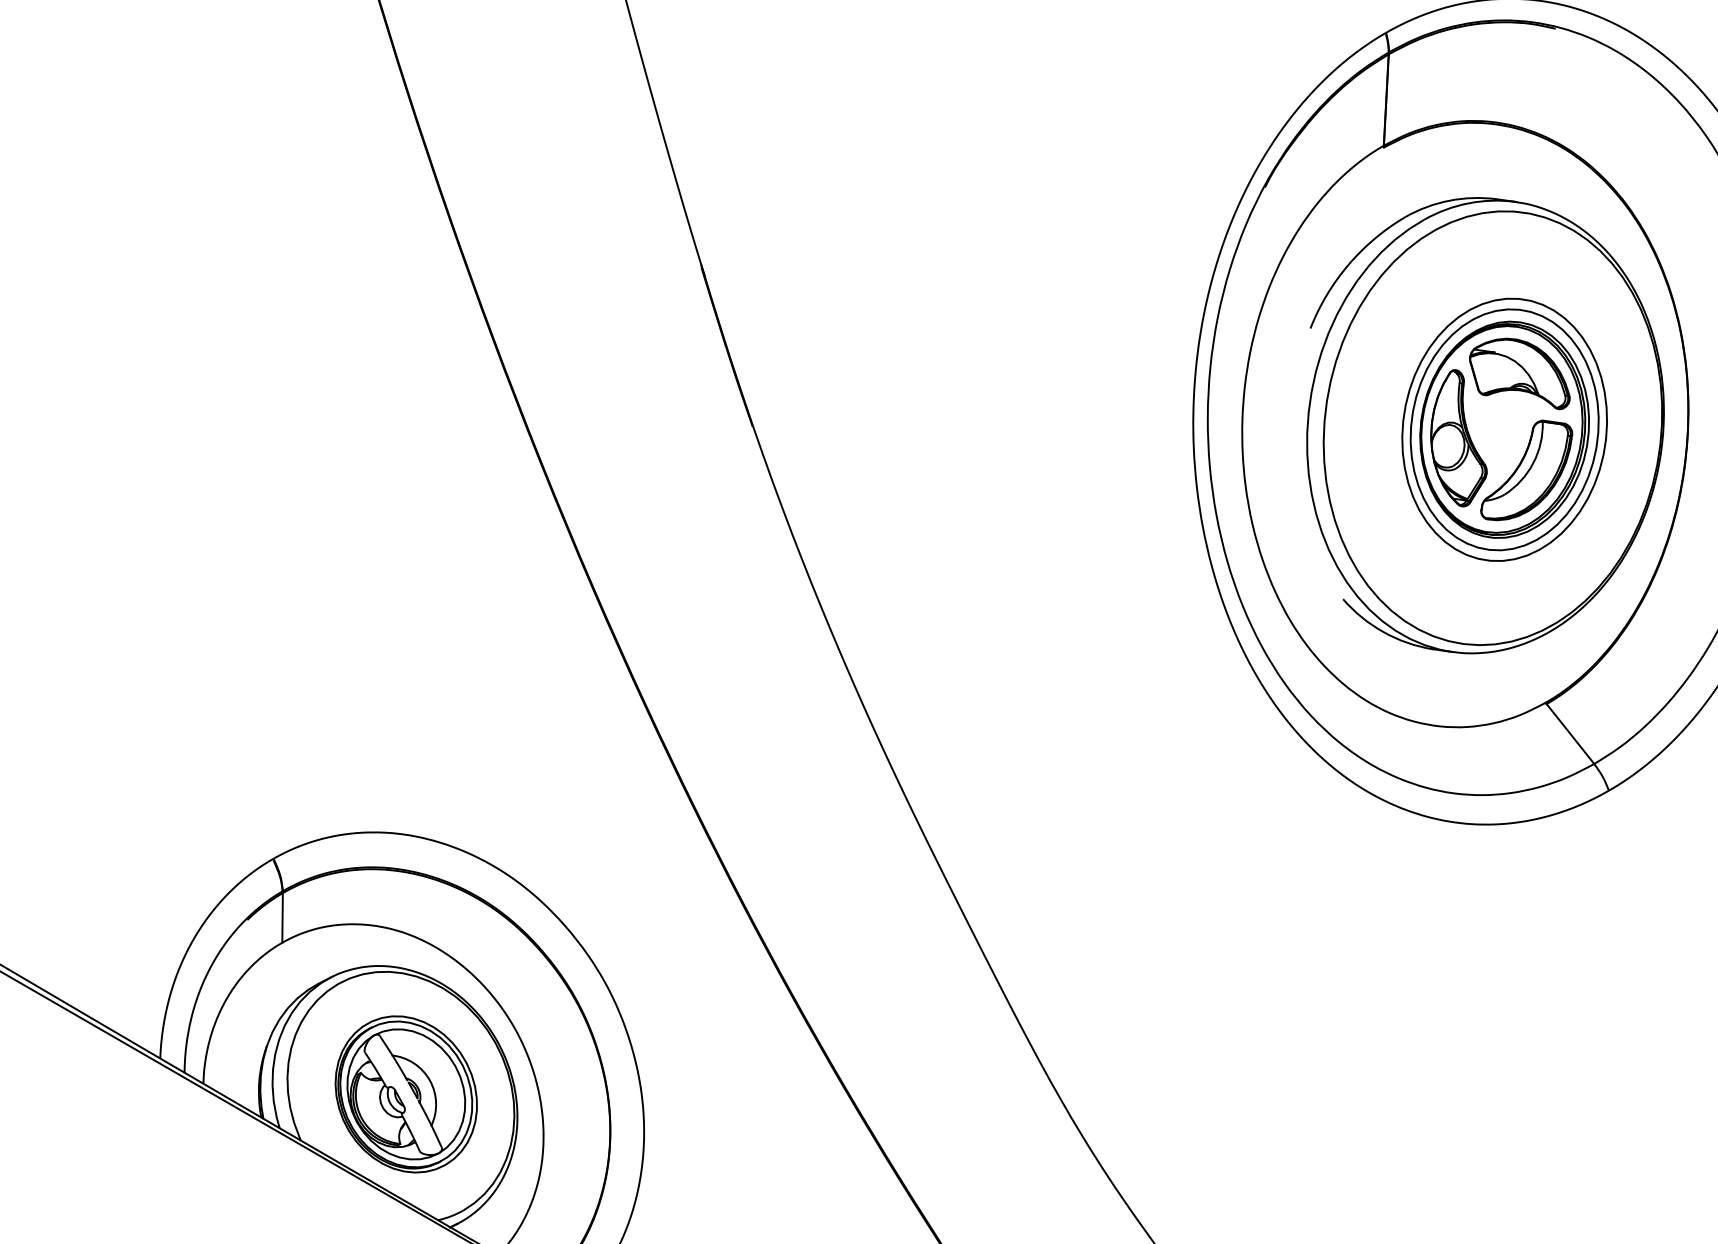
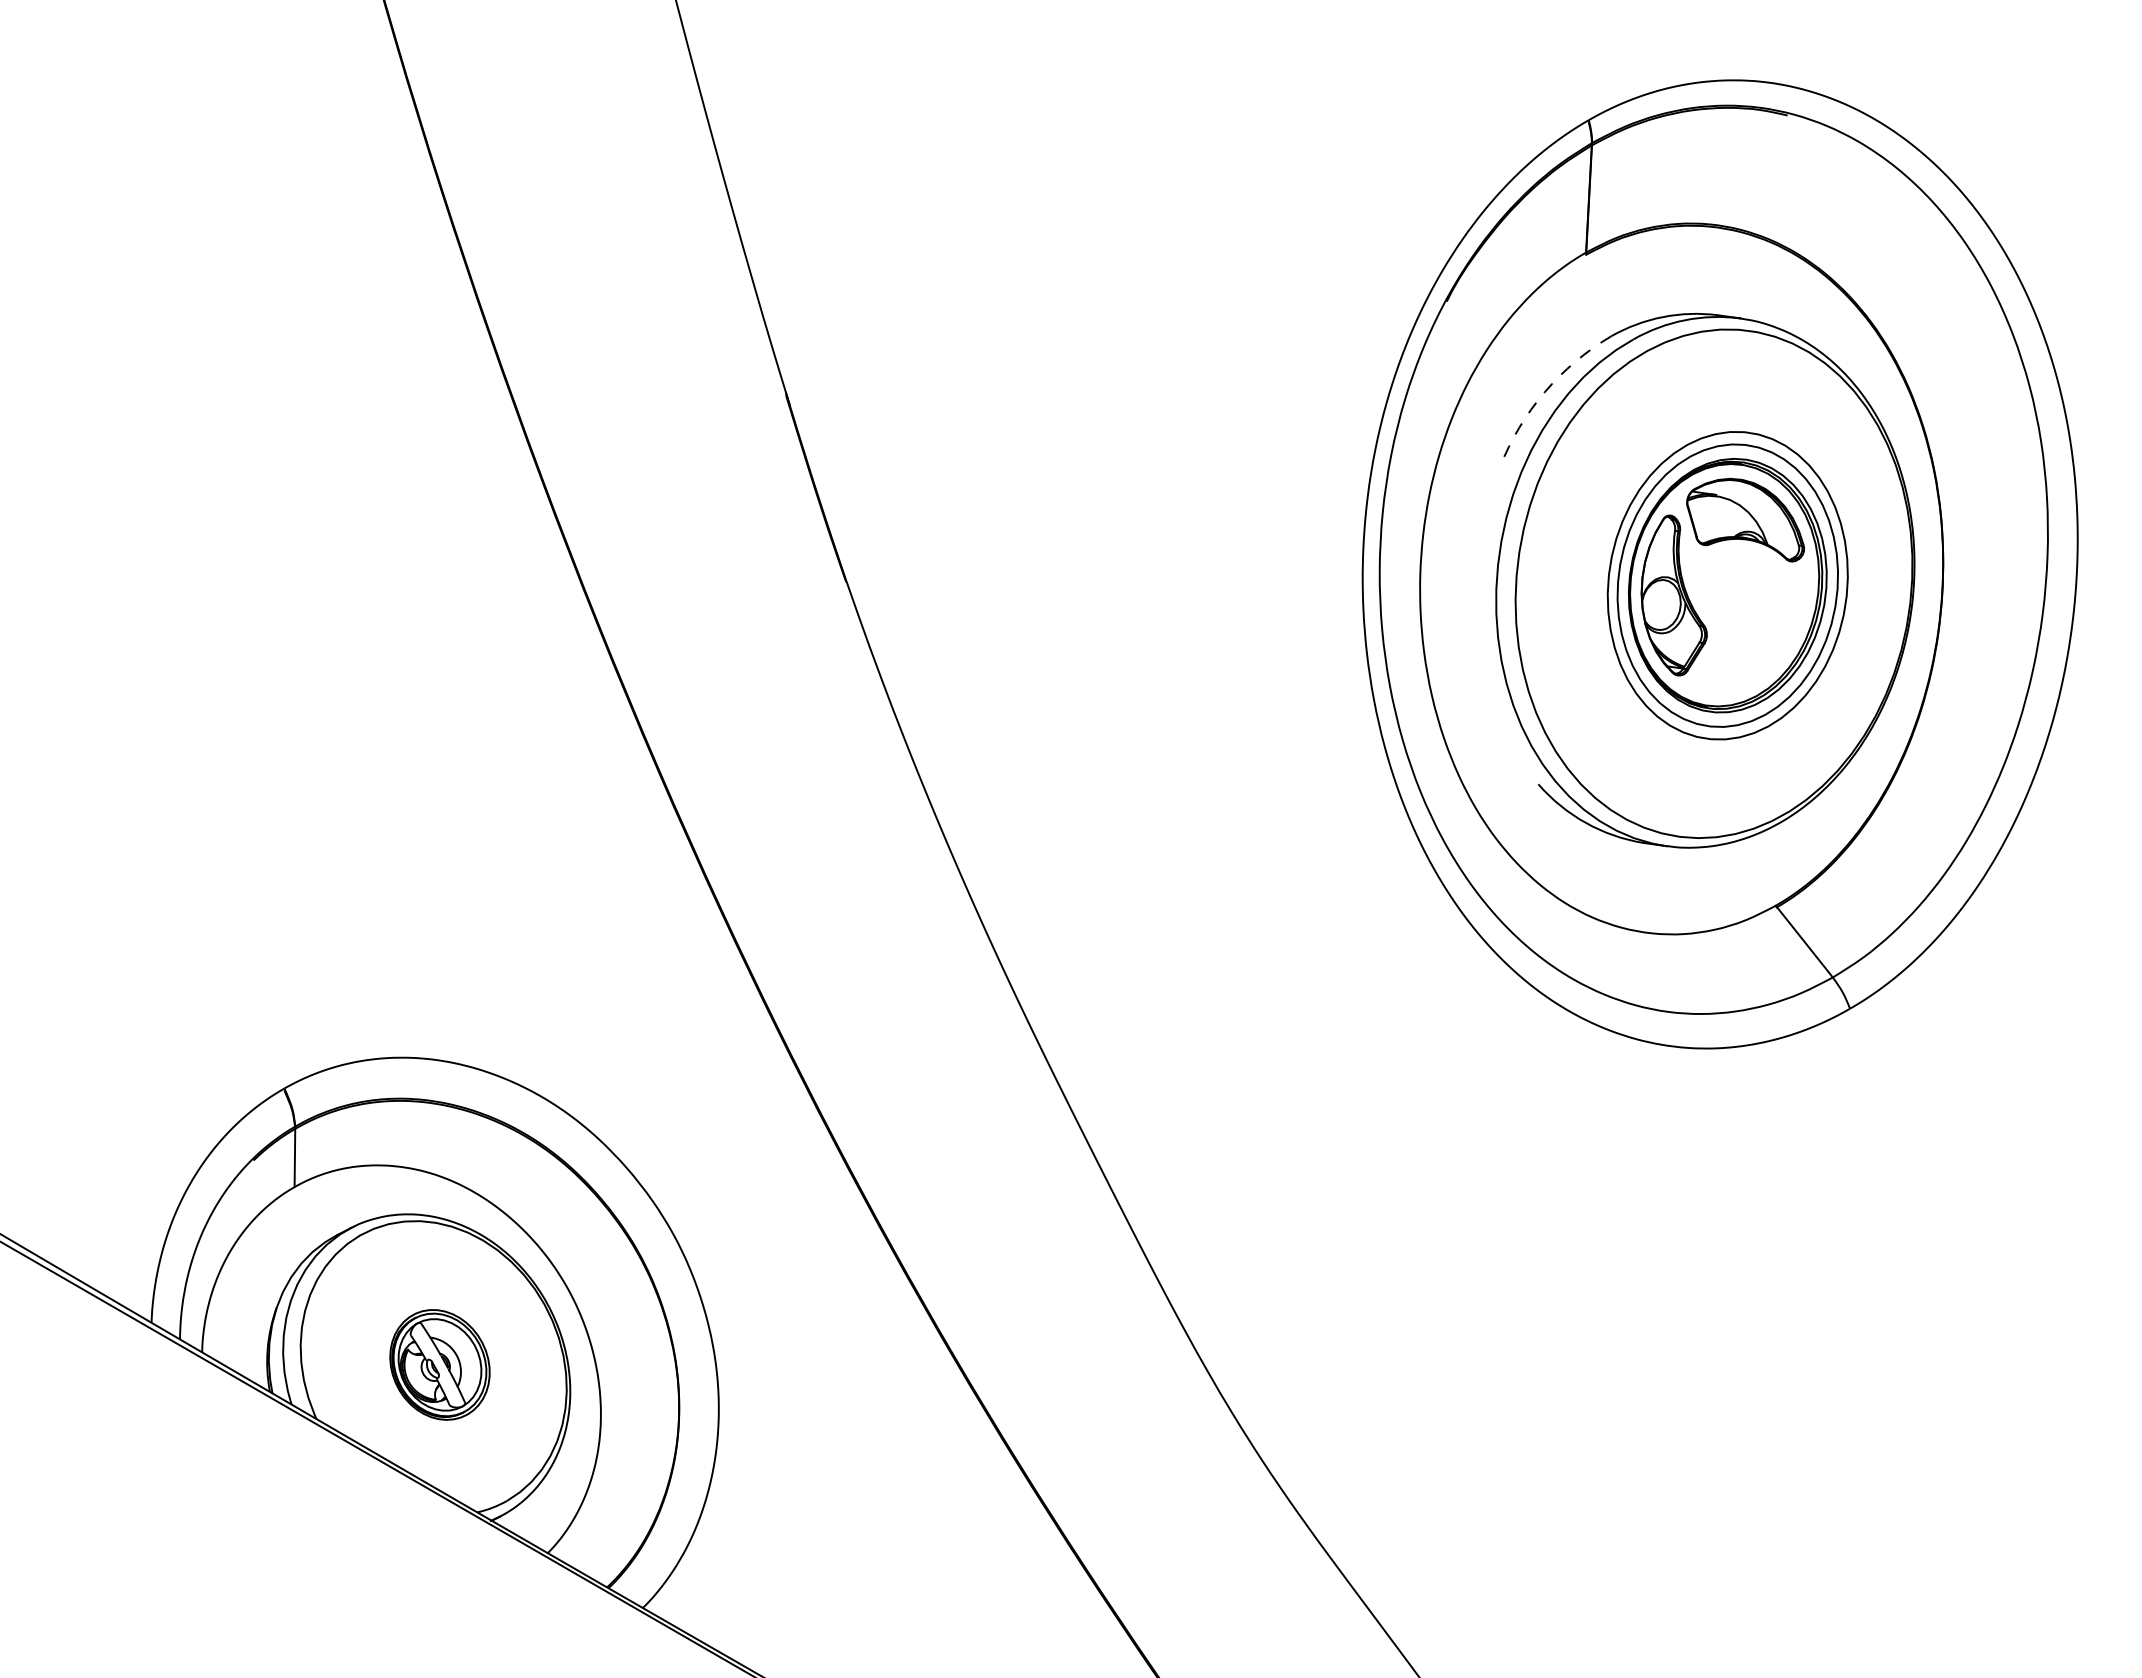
arc: (1348, 265) -> (1544, 392), solid -> dashed
part: (1526, 470) -> (1753, 633), removed
part: (405, 1094) -> (439, 1364), size x0.6

